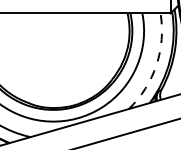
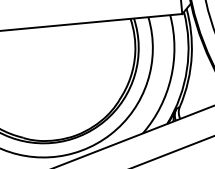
arc: (156, 65) -> (171, 78), dashed -> solid

